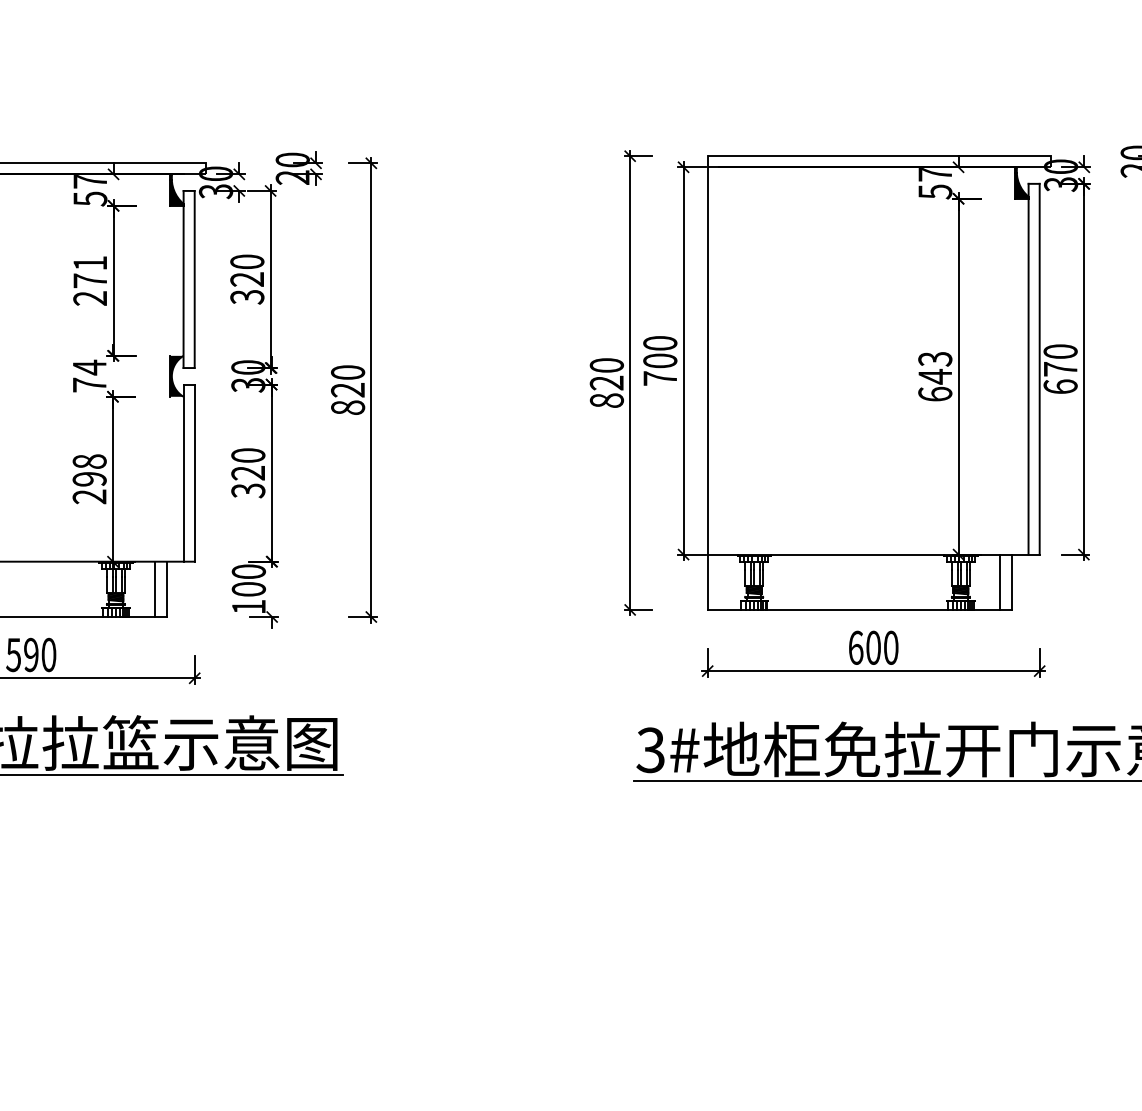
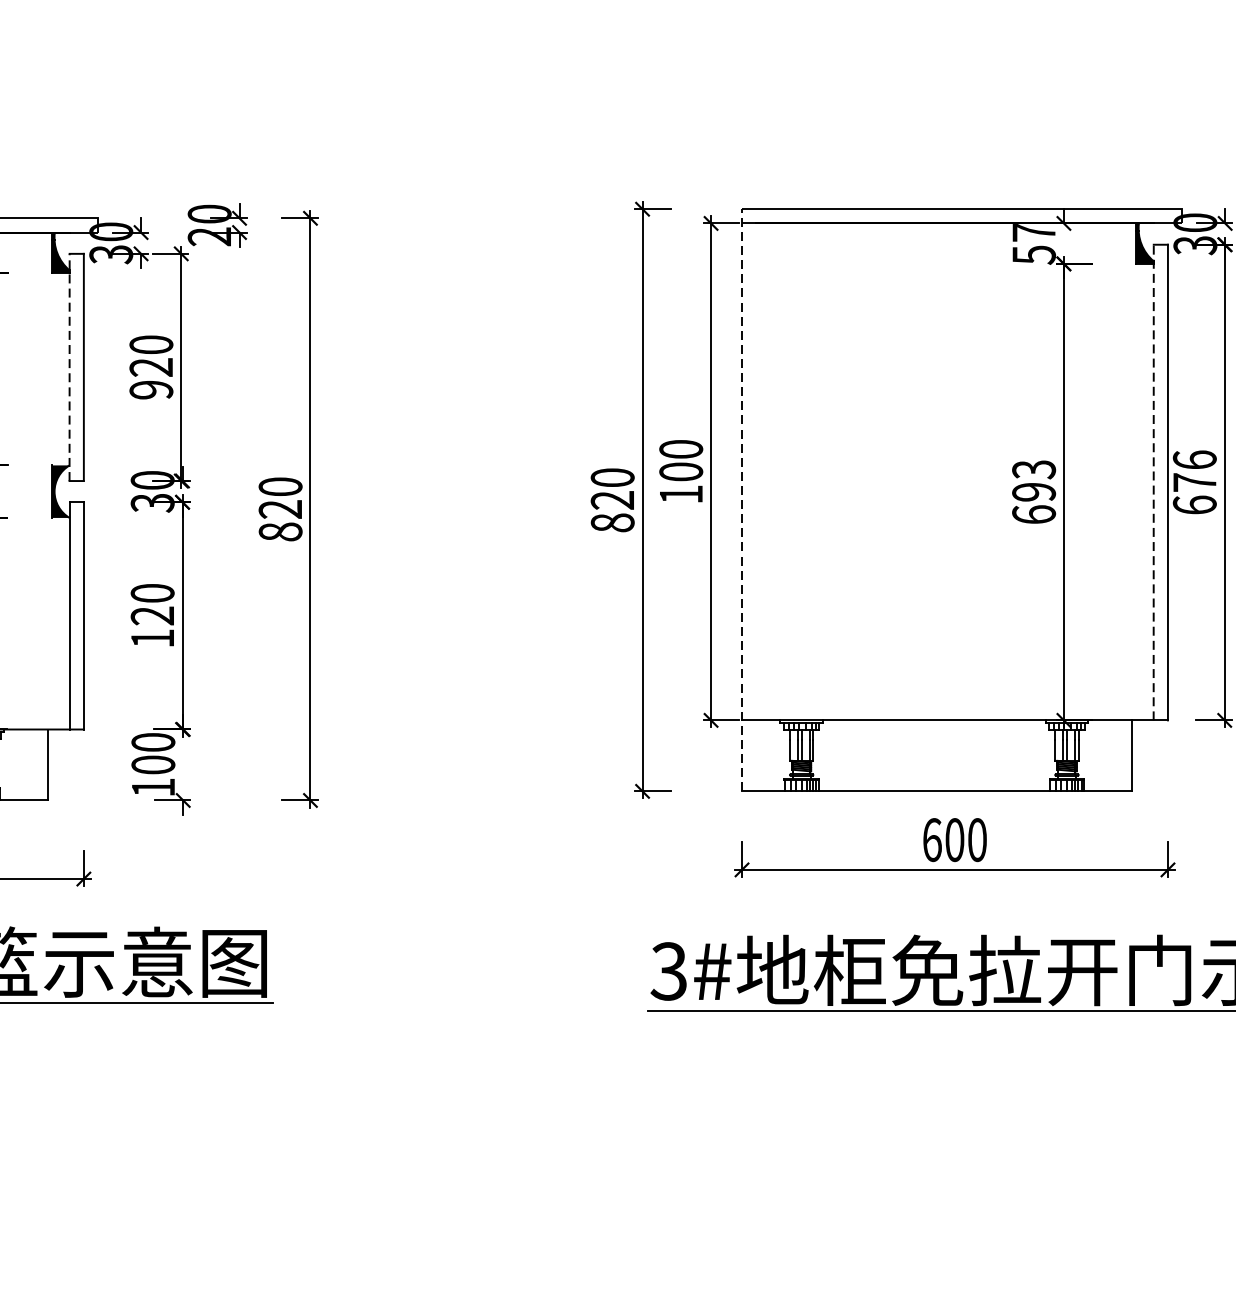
line: (183, 279) -> (69, 367), solid -> dashed
text: (247, 297) -> (151, 390), 320 -> 920
text: (1060, 351) -> (1194, 459), 670 -> 676
line: (1028, 368) -> (1153, 481), solid -> dashed
text: (935, 376) -> (1034, 491), 643 -> 693
text: (659, 378) -> (680, 494), 700 -> 100
line: (707, 383) -> (741, 500), solid -> dashed
text: (248, 490) -> (152, 638), 320 -> 120
line: (999, 581) -> (1116, 754), removed
line: (154, 589) -> (32, 765), removed

